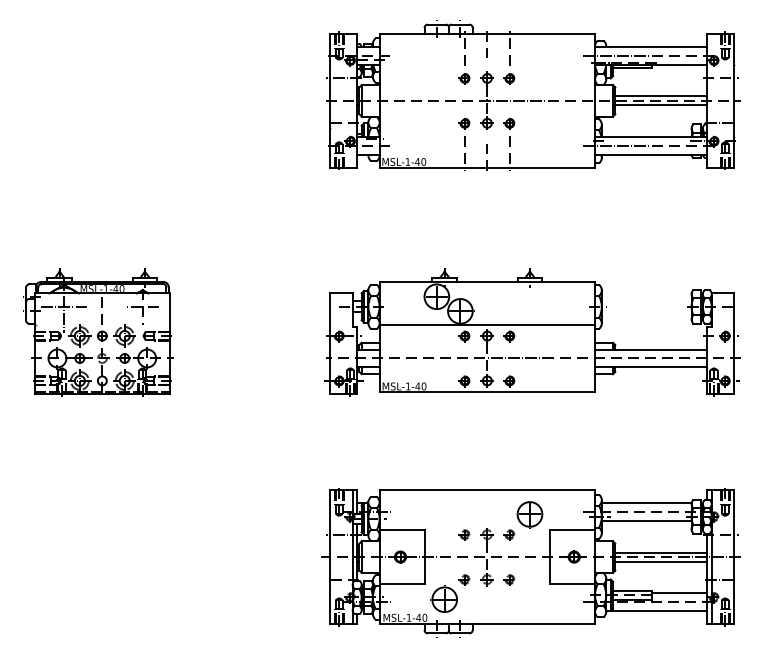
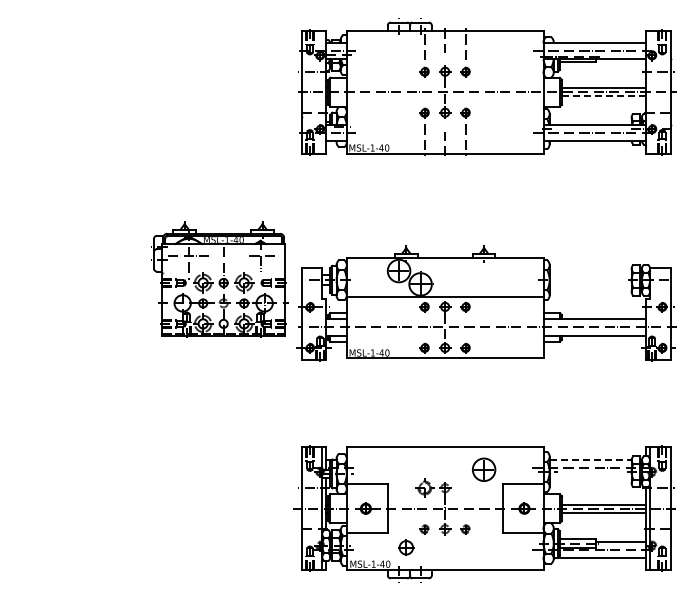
line: (660, 105) -> (603, 96), solid -> dashed
part: (97, 332) -> (219, 279), moved
line: (647, 503) -> (591, 459), solid -> dashed
line: (646, 520) -> (590, 475), removed
part: (464, 534) -> (424, 488), size x1.6
part: (509, 534) -> (465, 488), removed
part: (444, 599) -> (406, 547), size x0.6

